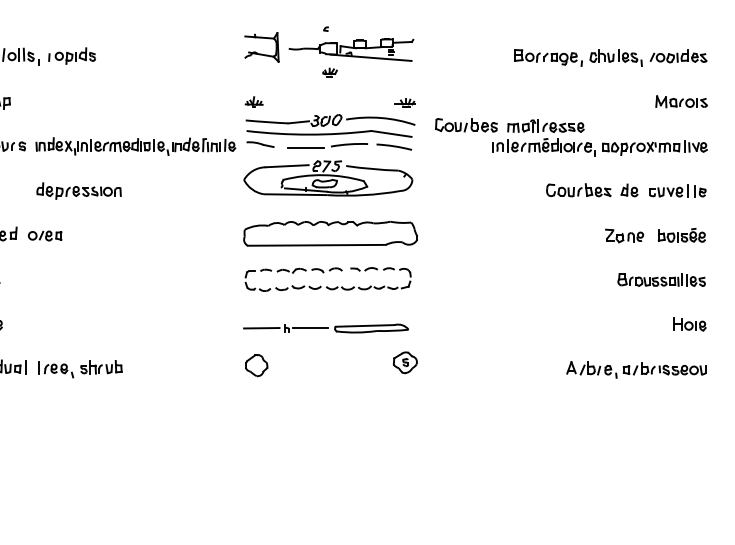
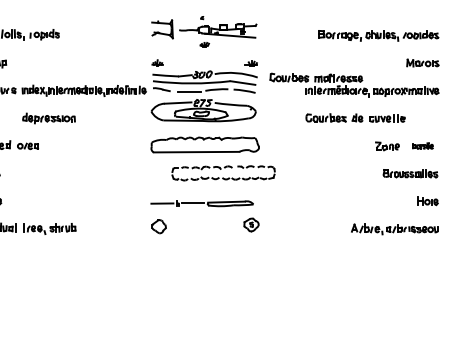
part: (626, 189) -> (355, 117), moved
part: (680, 234) -> (422, 145), size x0.7
part: (328, 279) -> (223, 173), moved

